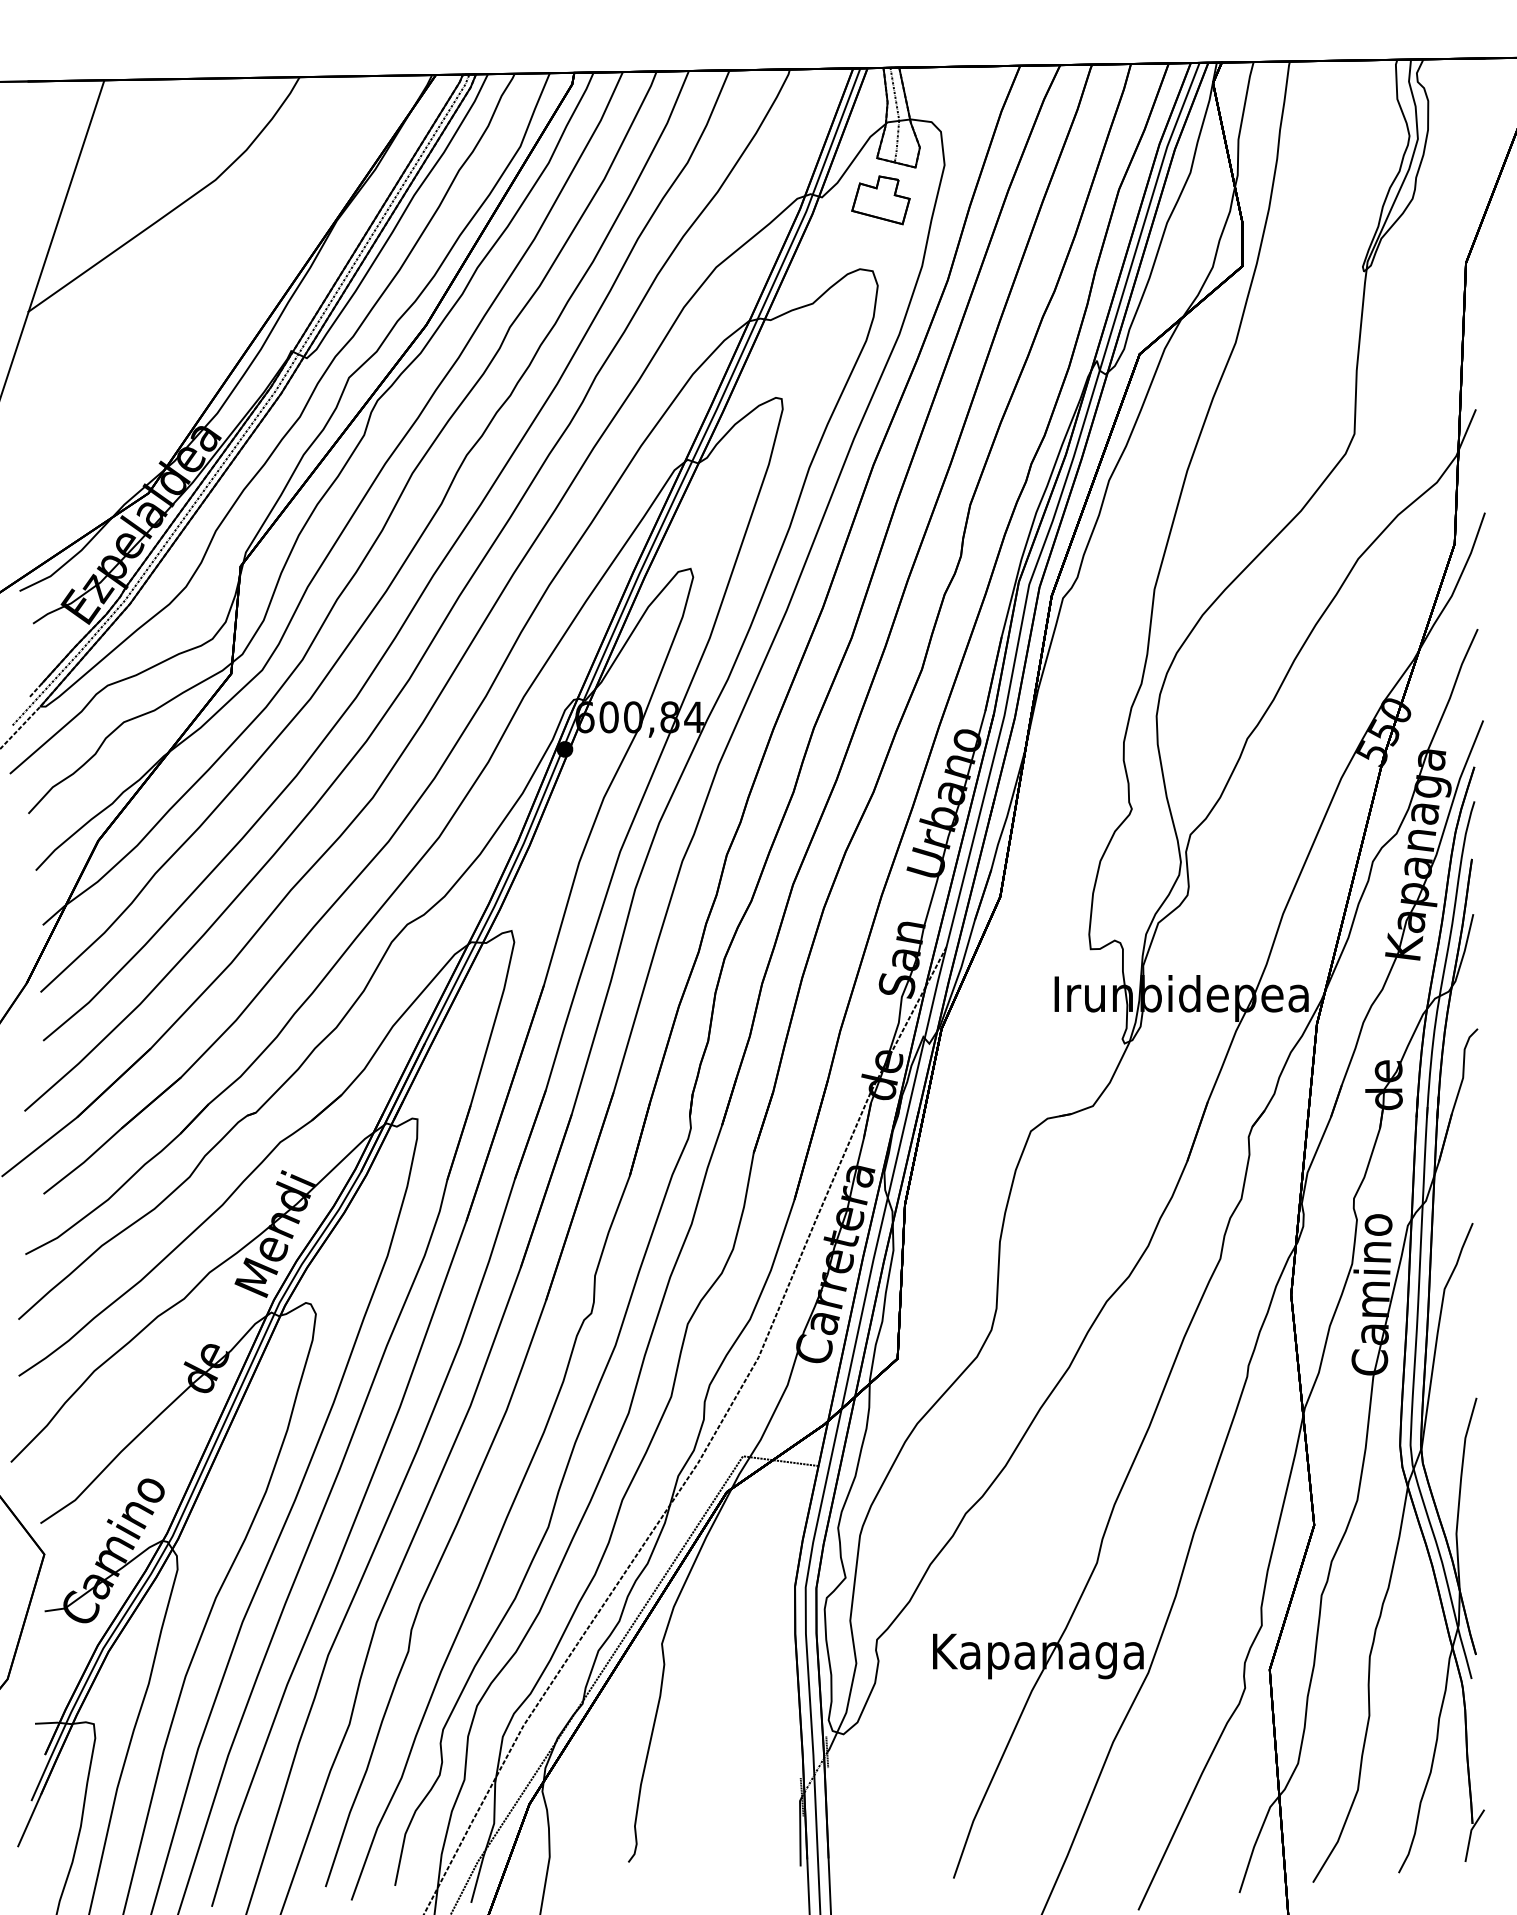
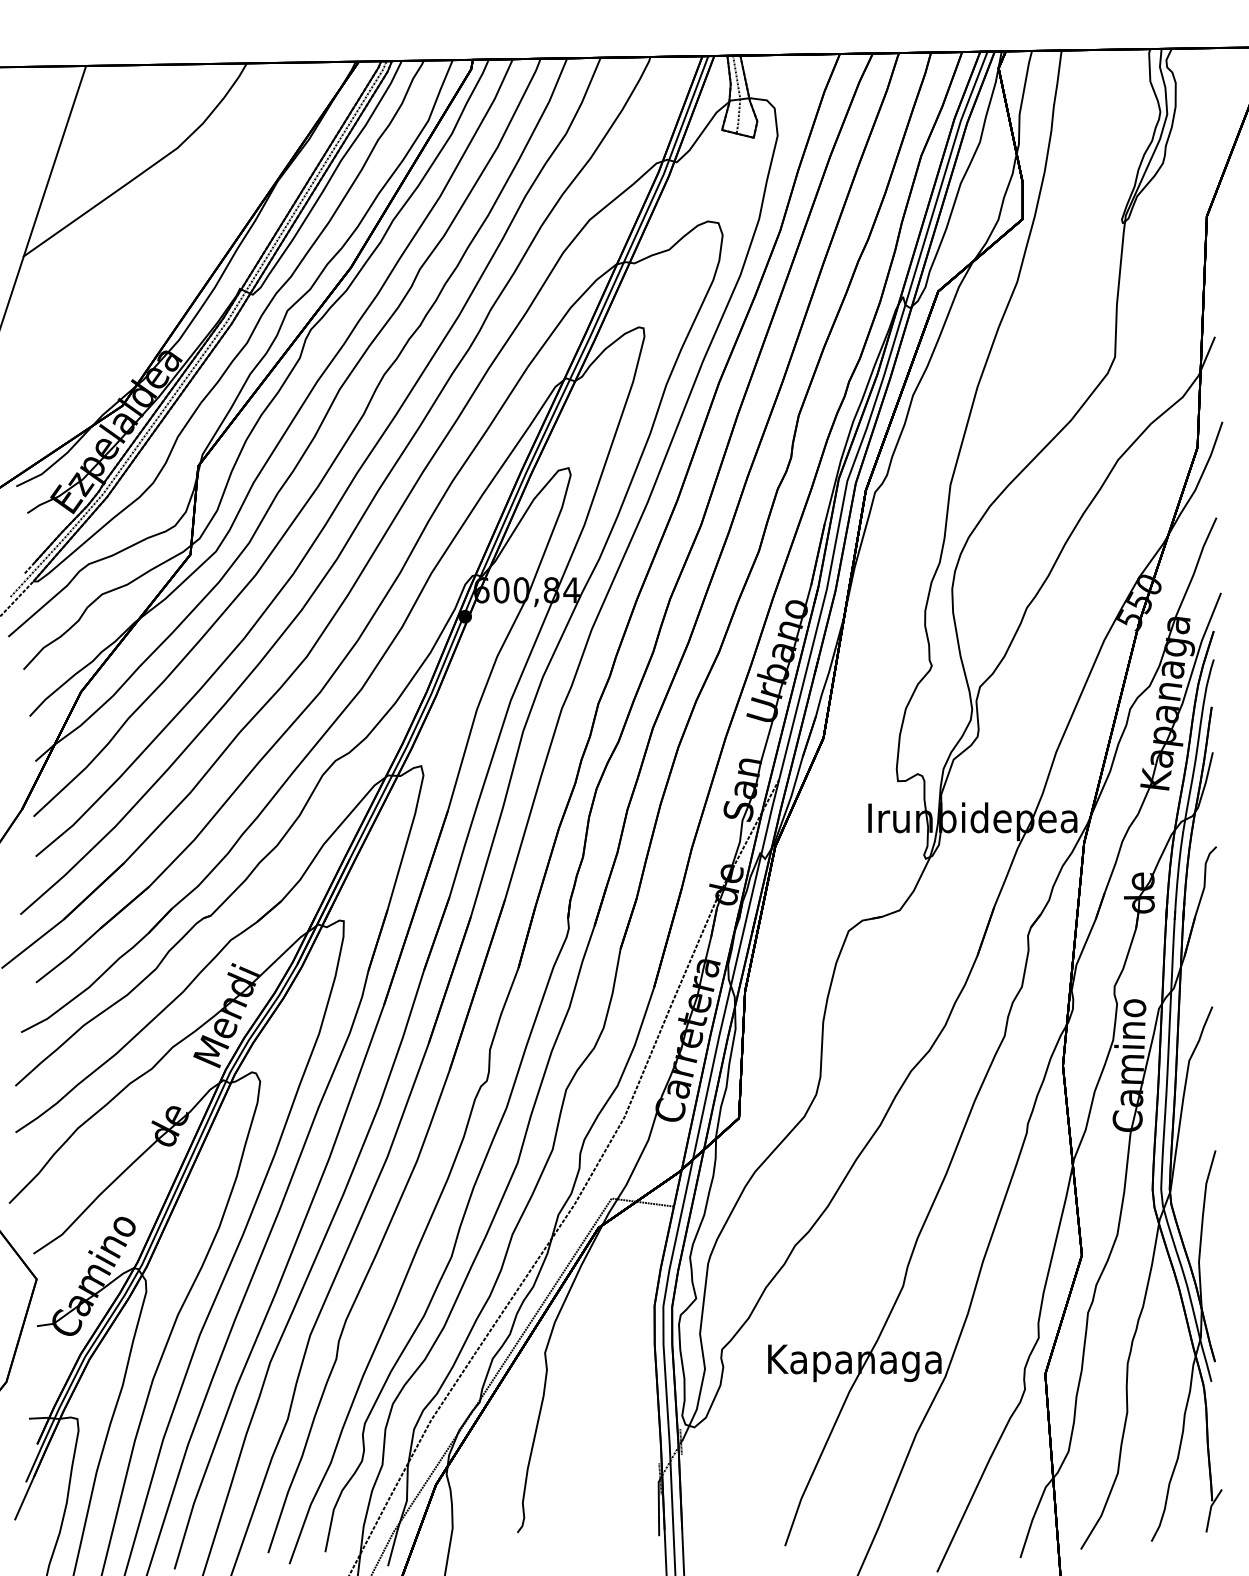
part: (880, 200) -> (724, 164), removed

